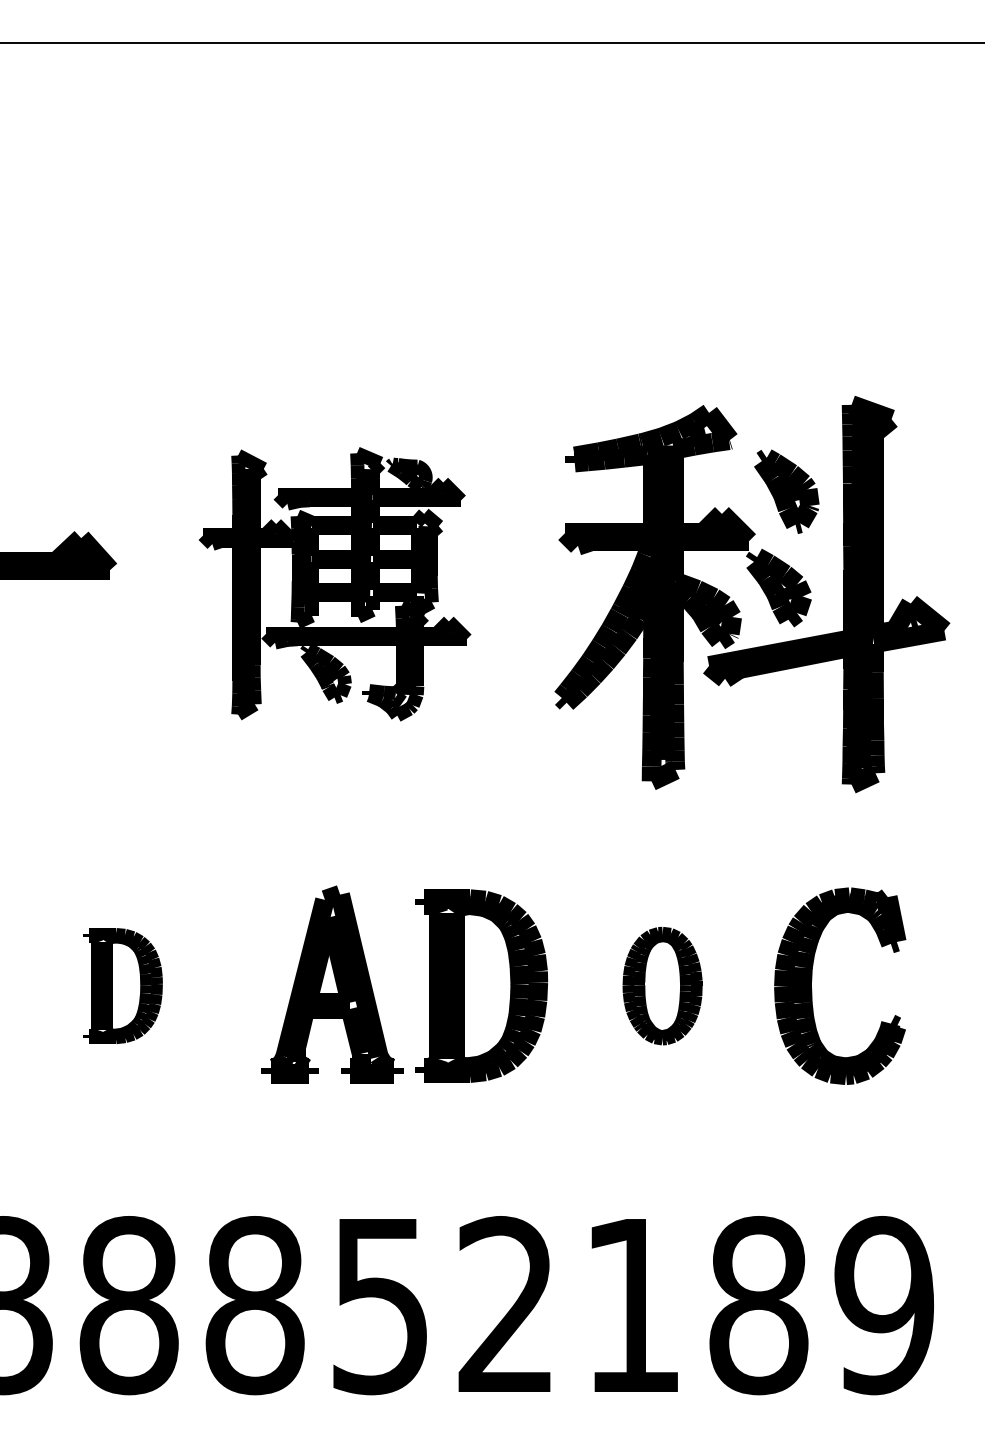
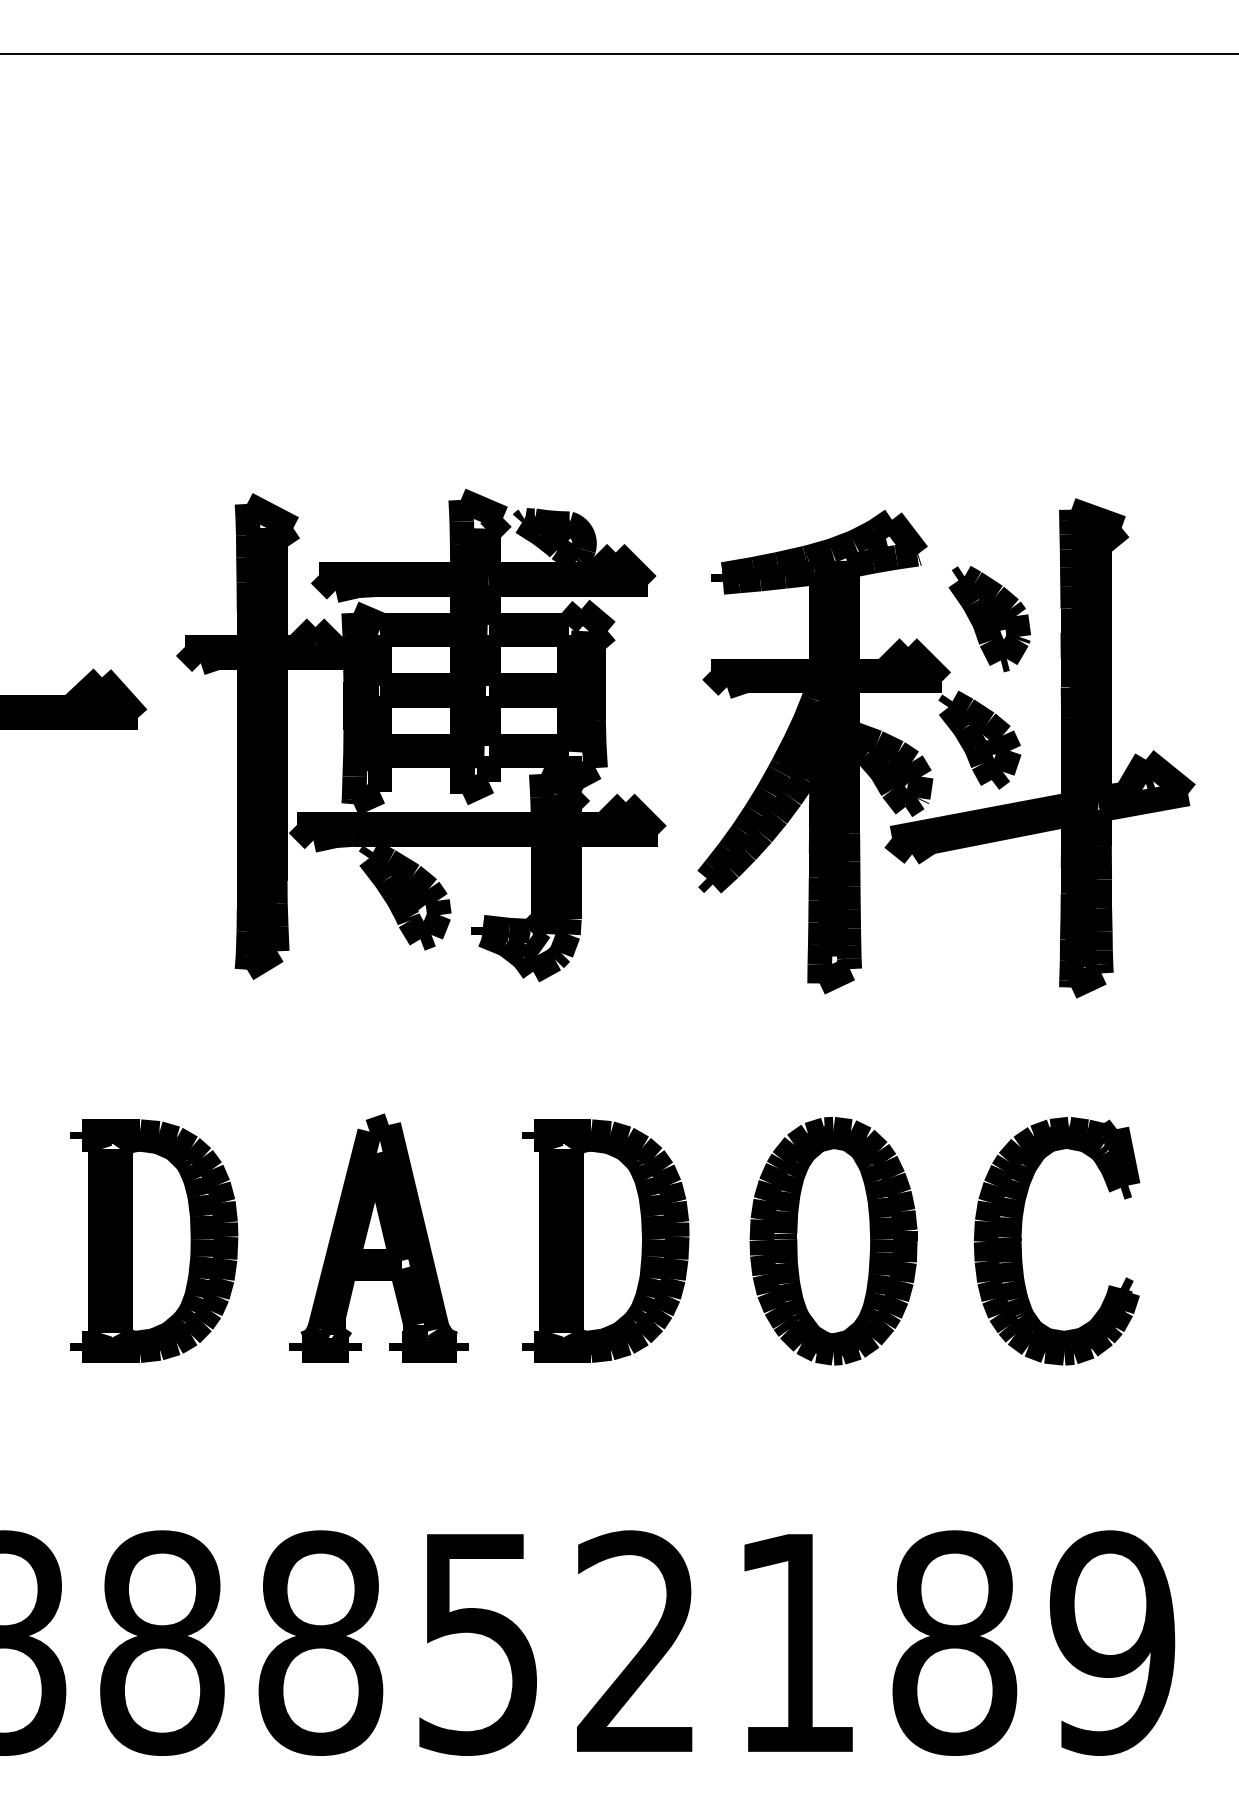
part: (335, 584) -> (421, 735), size x1.43
part: (331, 984) -> (378, 1237), moved
part: (122, 985) -> (154, 1240), size x1.67
part: (662, 985) -> (833, 1240), size x1.67

